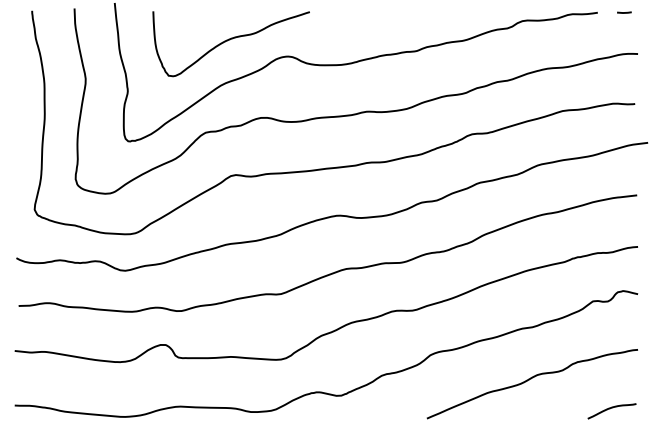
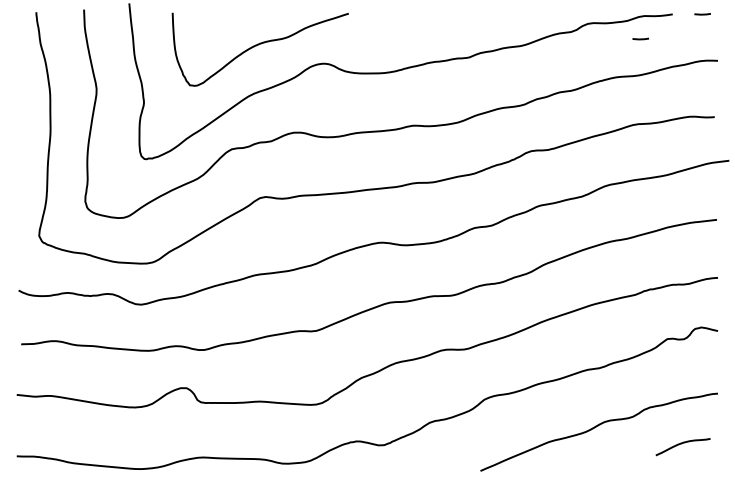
line: (569, 34) -> (640, 38), added
curve: (610, 409) -> (681, 445), moved

